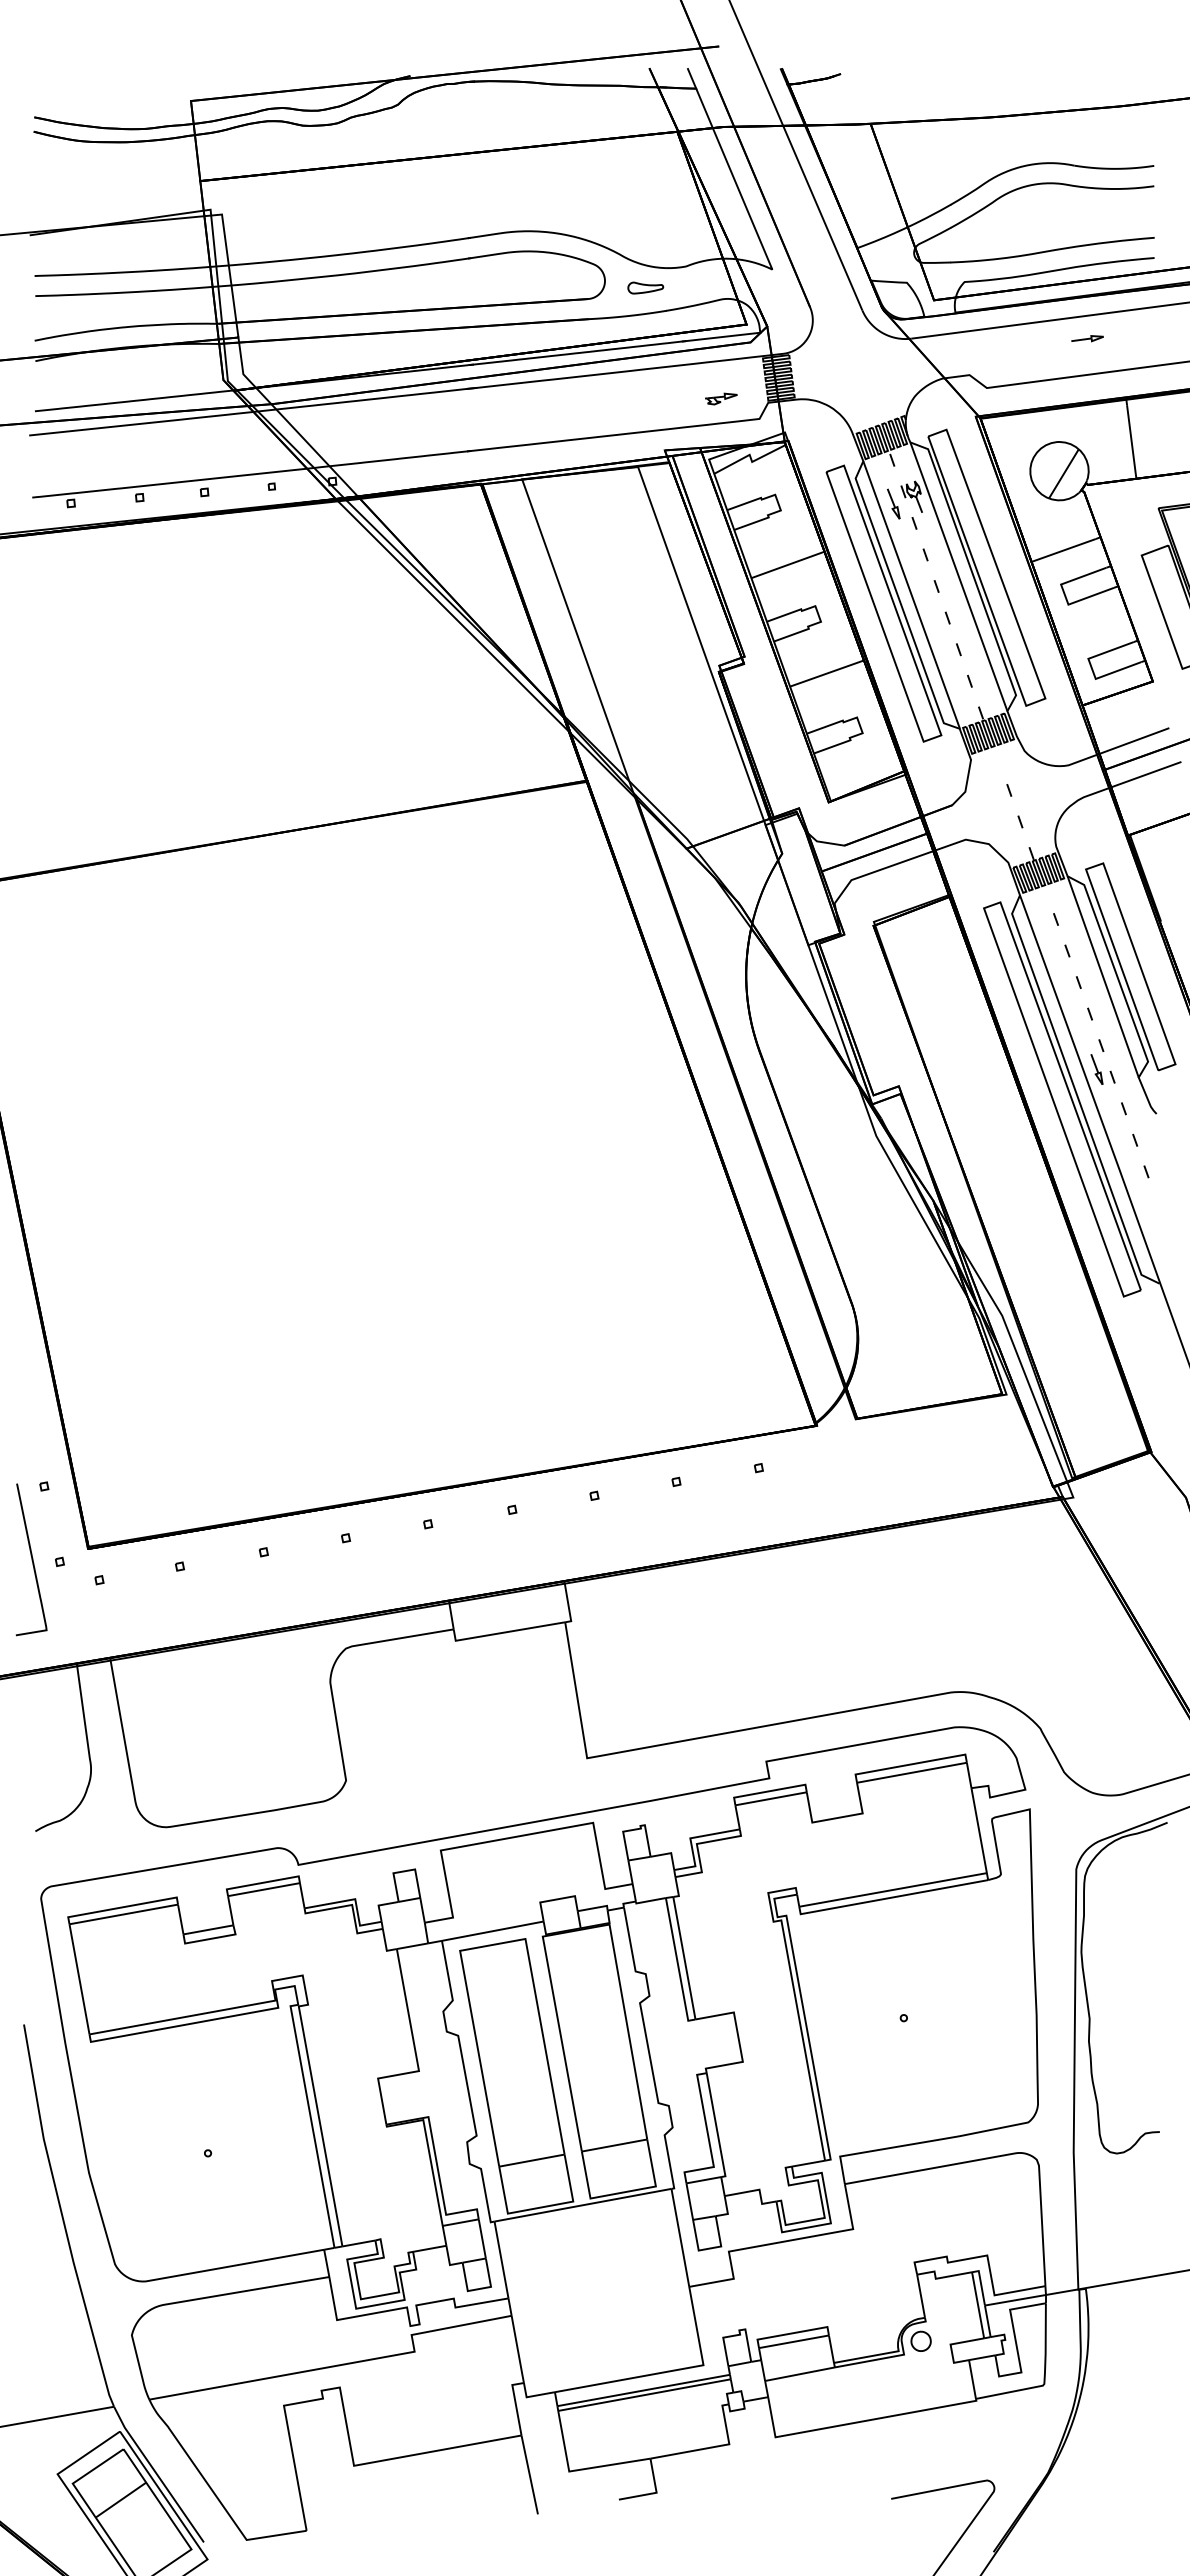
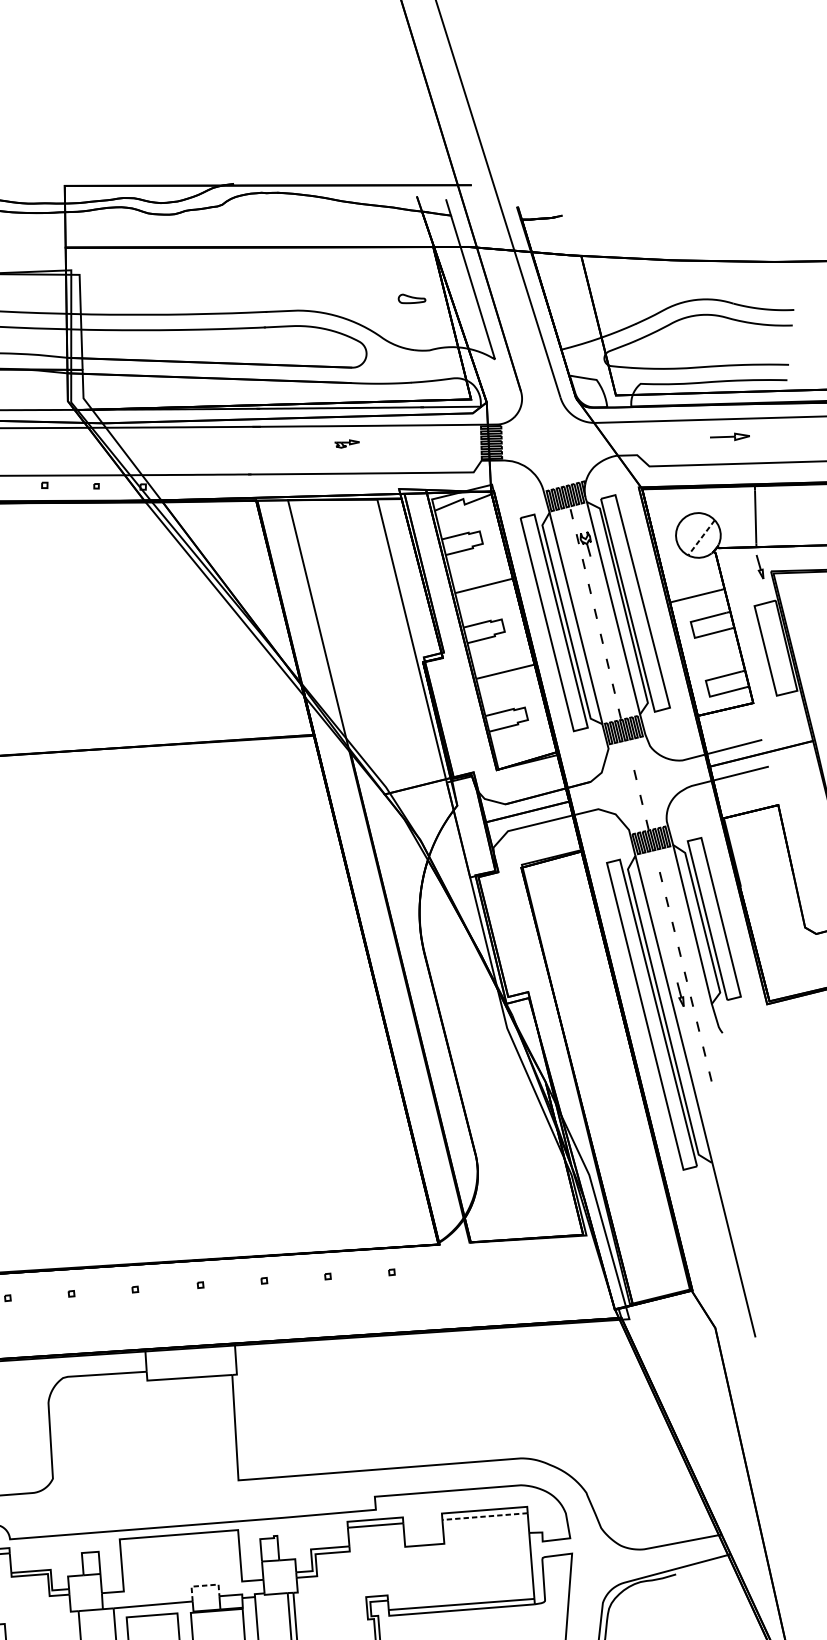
part: (645, 287) -> (411, 299), moved
part: (1087, 338) -> (730, 436), size x1.6
part: (721, 398) -> (347, 443), moved
line: (1063, 473) -> (701, 537), solid -> dashed
part: (893, 503) -> (759, 566), moved
line: (911, 1772) -> (484, 1516), solid -> dashed
line: (555, 1899) -> (203, 1585), solid -> dashed

